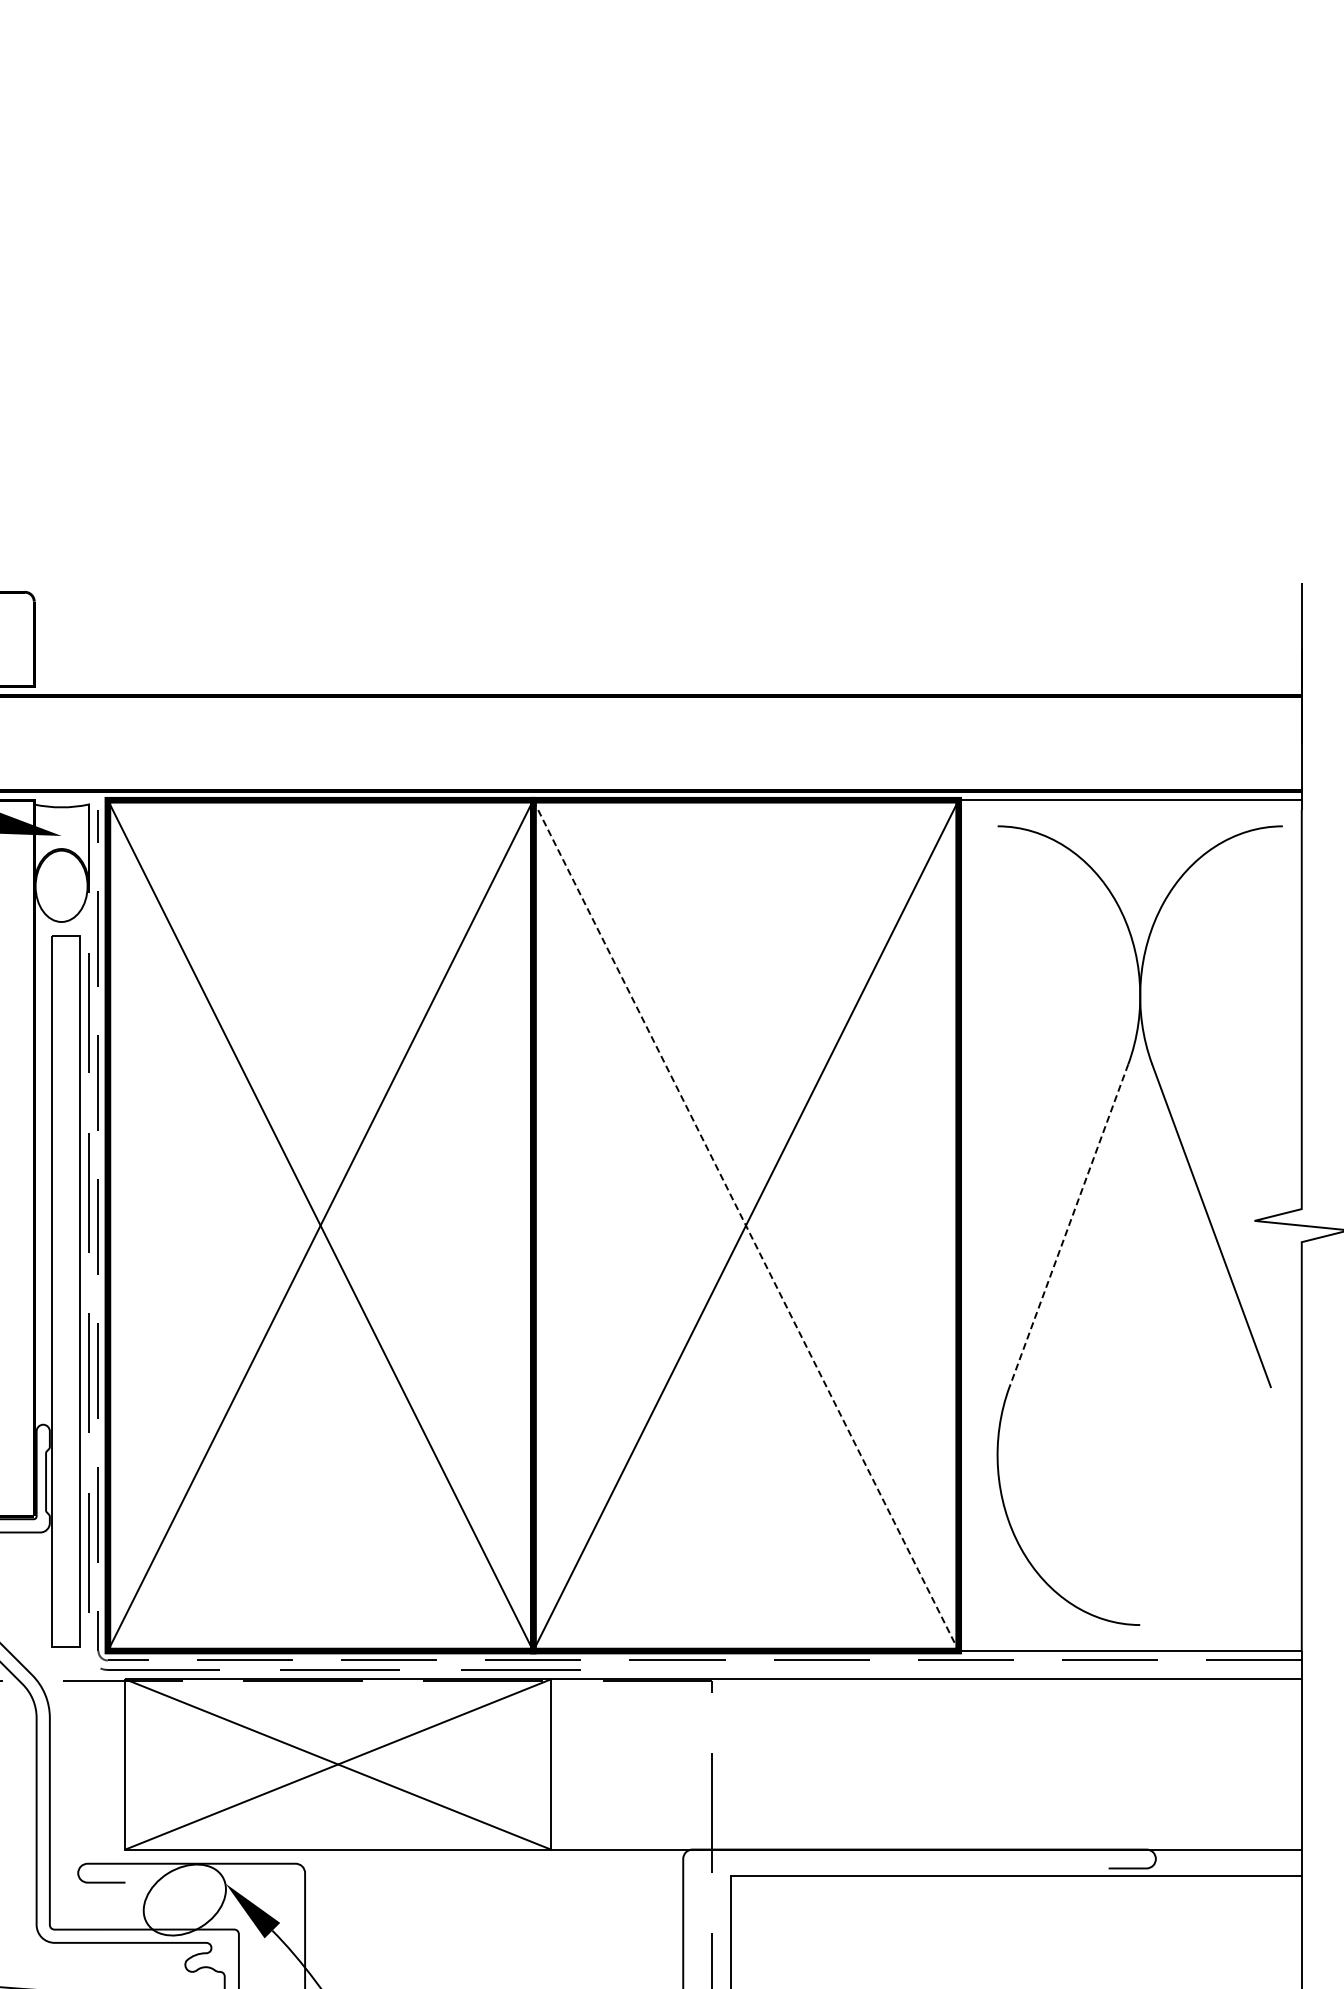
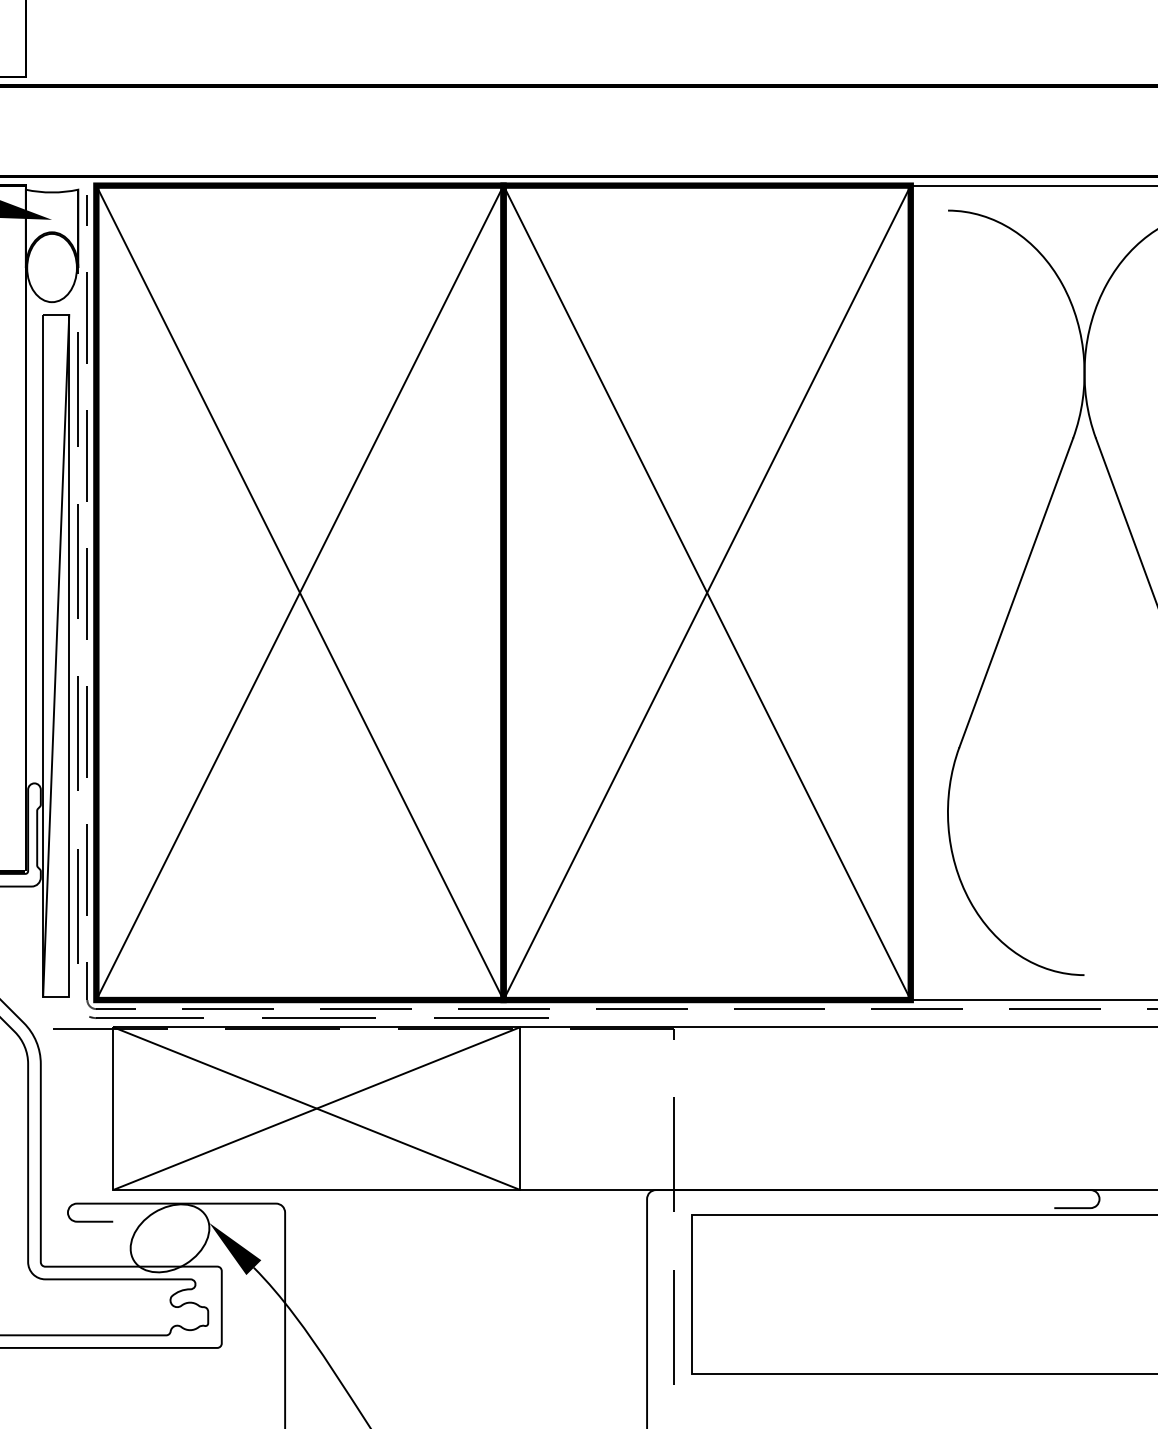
line: (746, 1225) -> (707, 592), dashed -> solid
line: (1068, 1225) -> (1015, 592), dashed -> solid
line: (65, 1291) -> (55, 655), added

